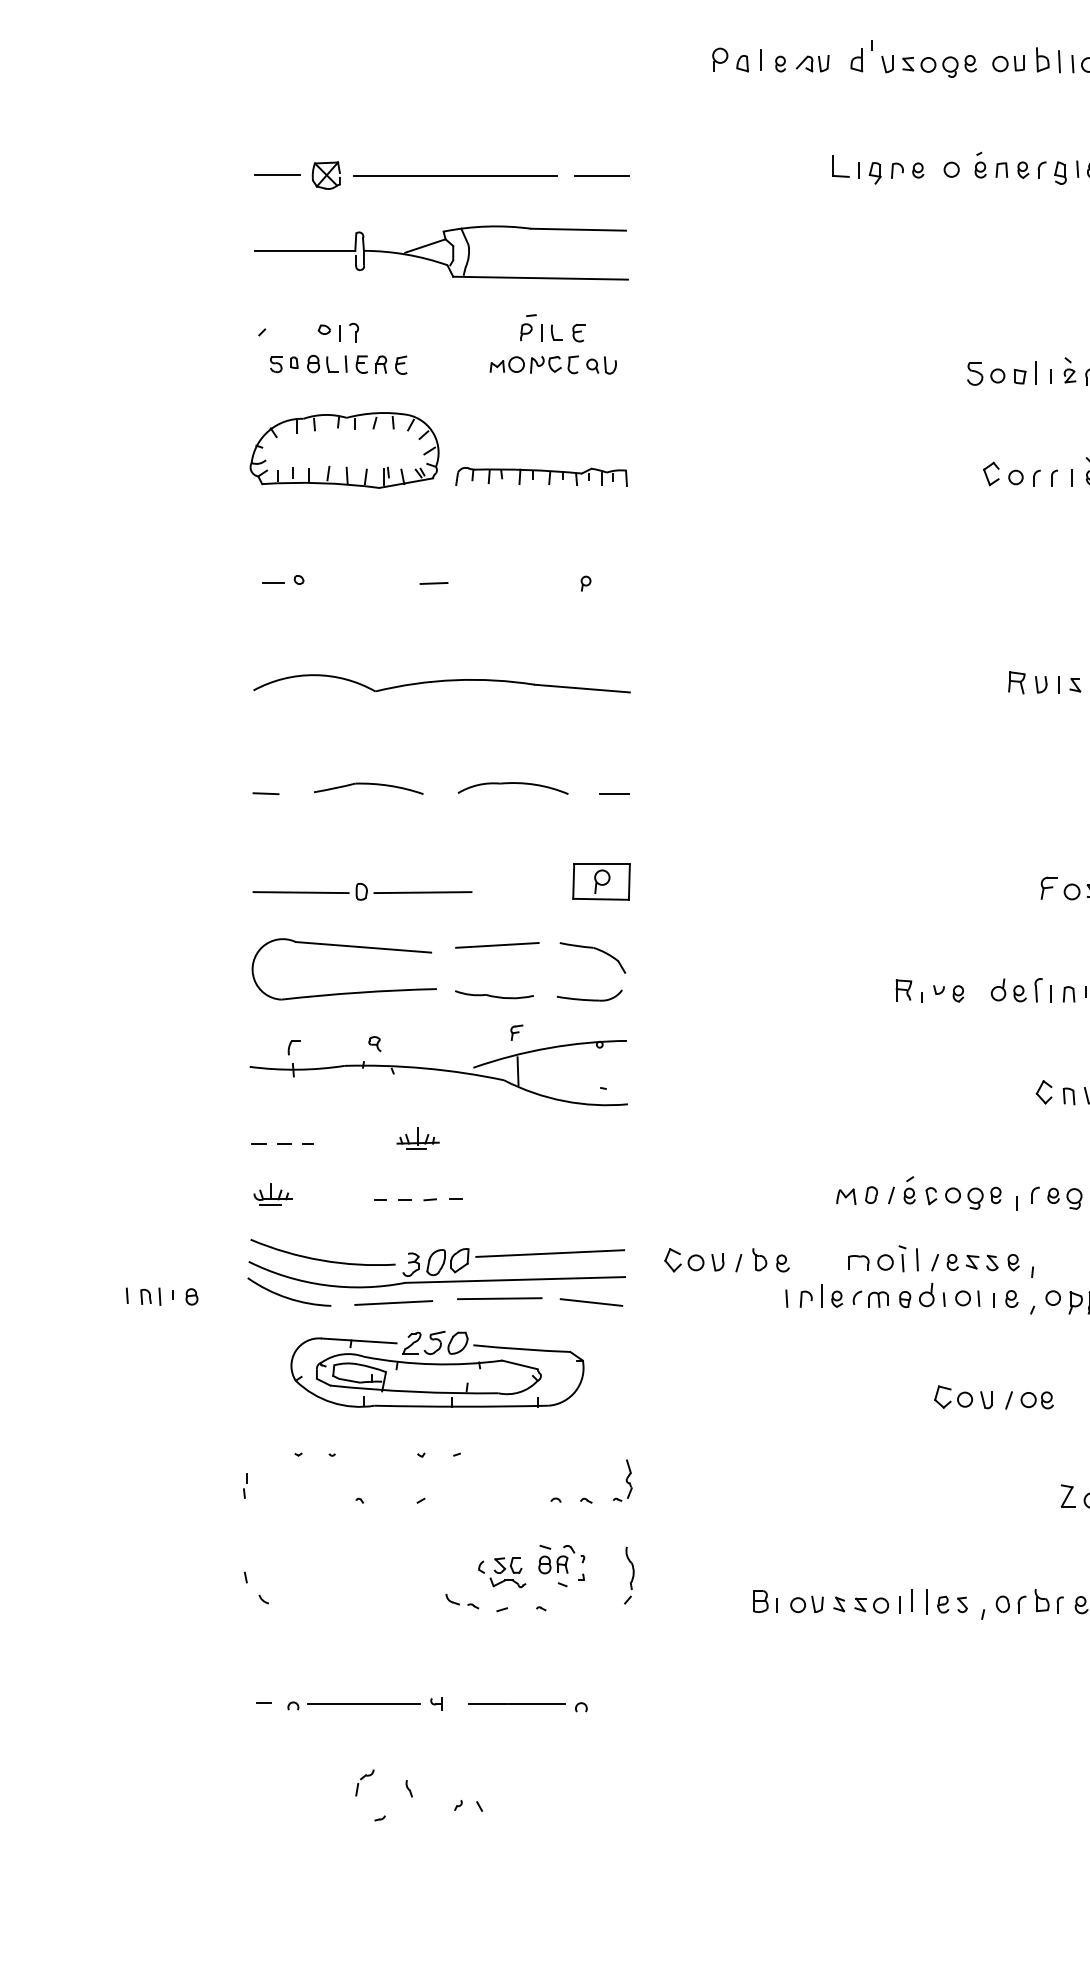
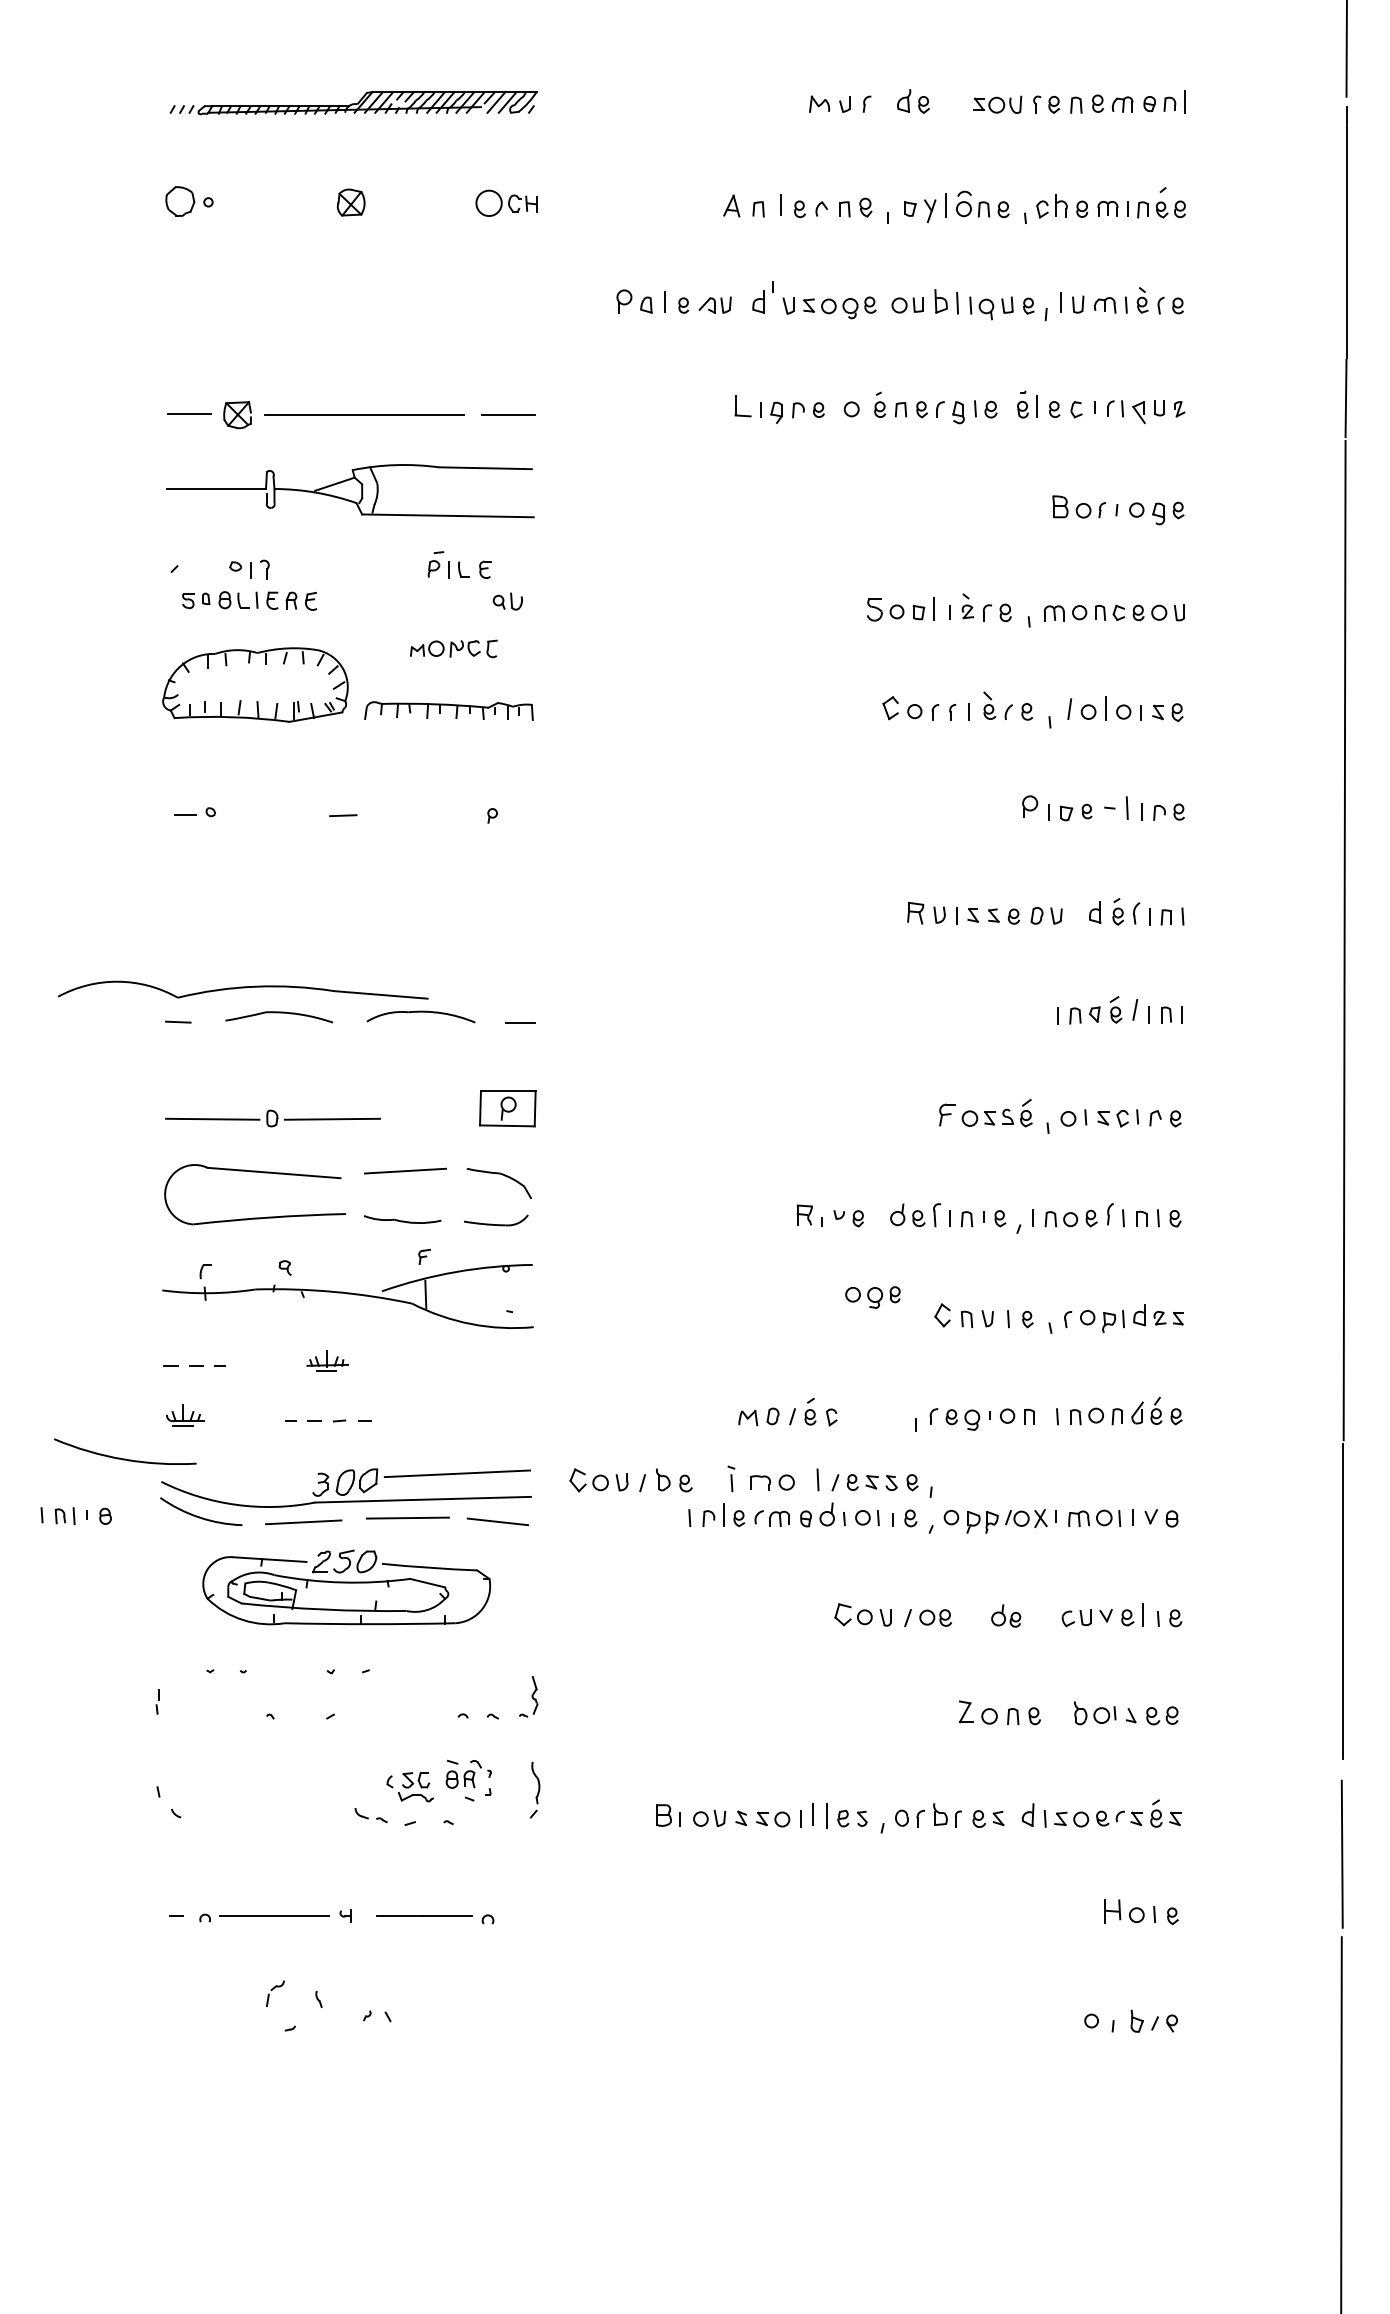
part: (534, 364) -> (453, 648), moved
part: (441, 683) -> (242, 989), moved
part: (972, 1198) -> (872, 1297), moved
part: (902, 1258) -> (731, 1478), moved
arc: (323, 1259) -> (125, 1458), moved

